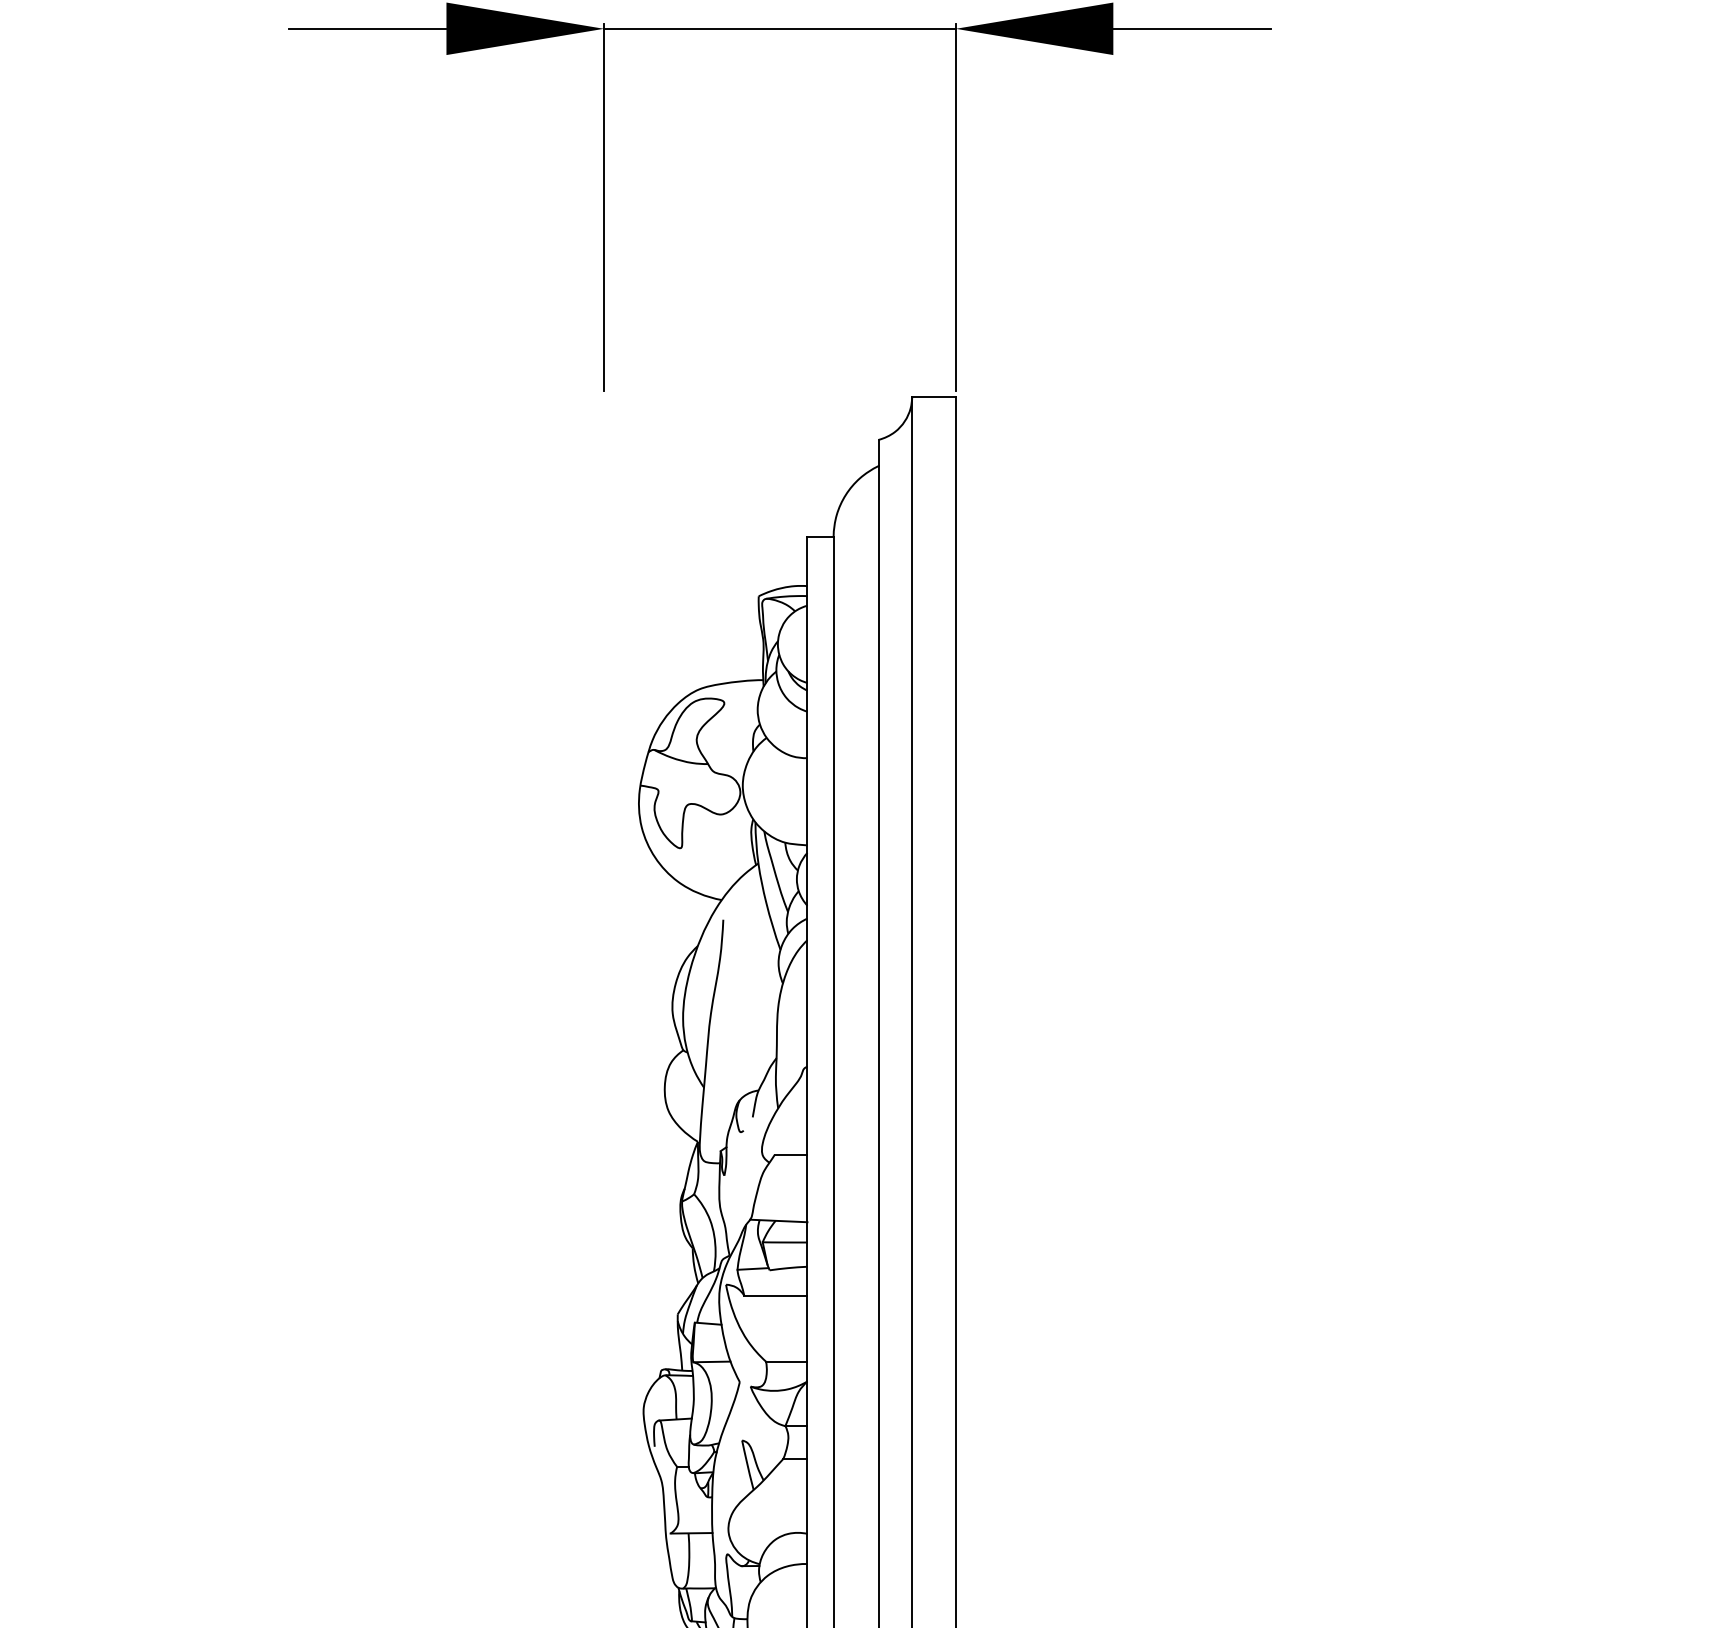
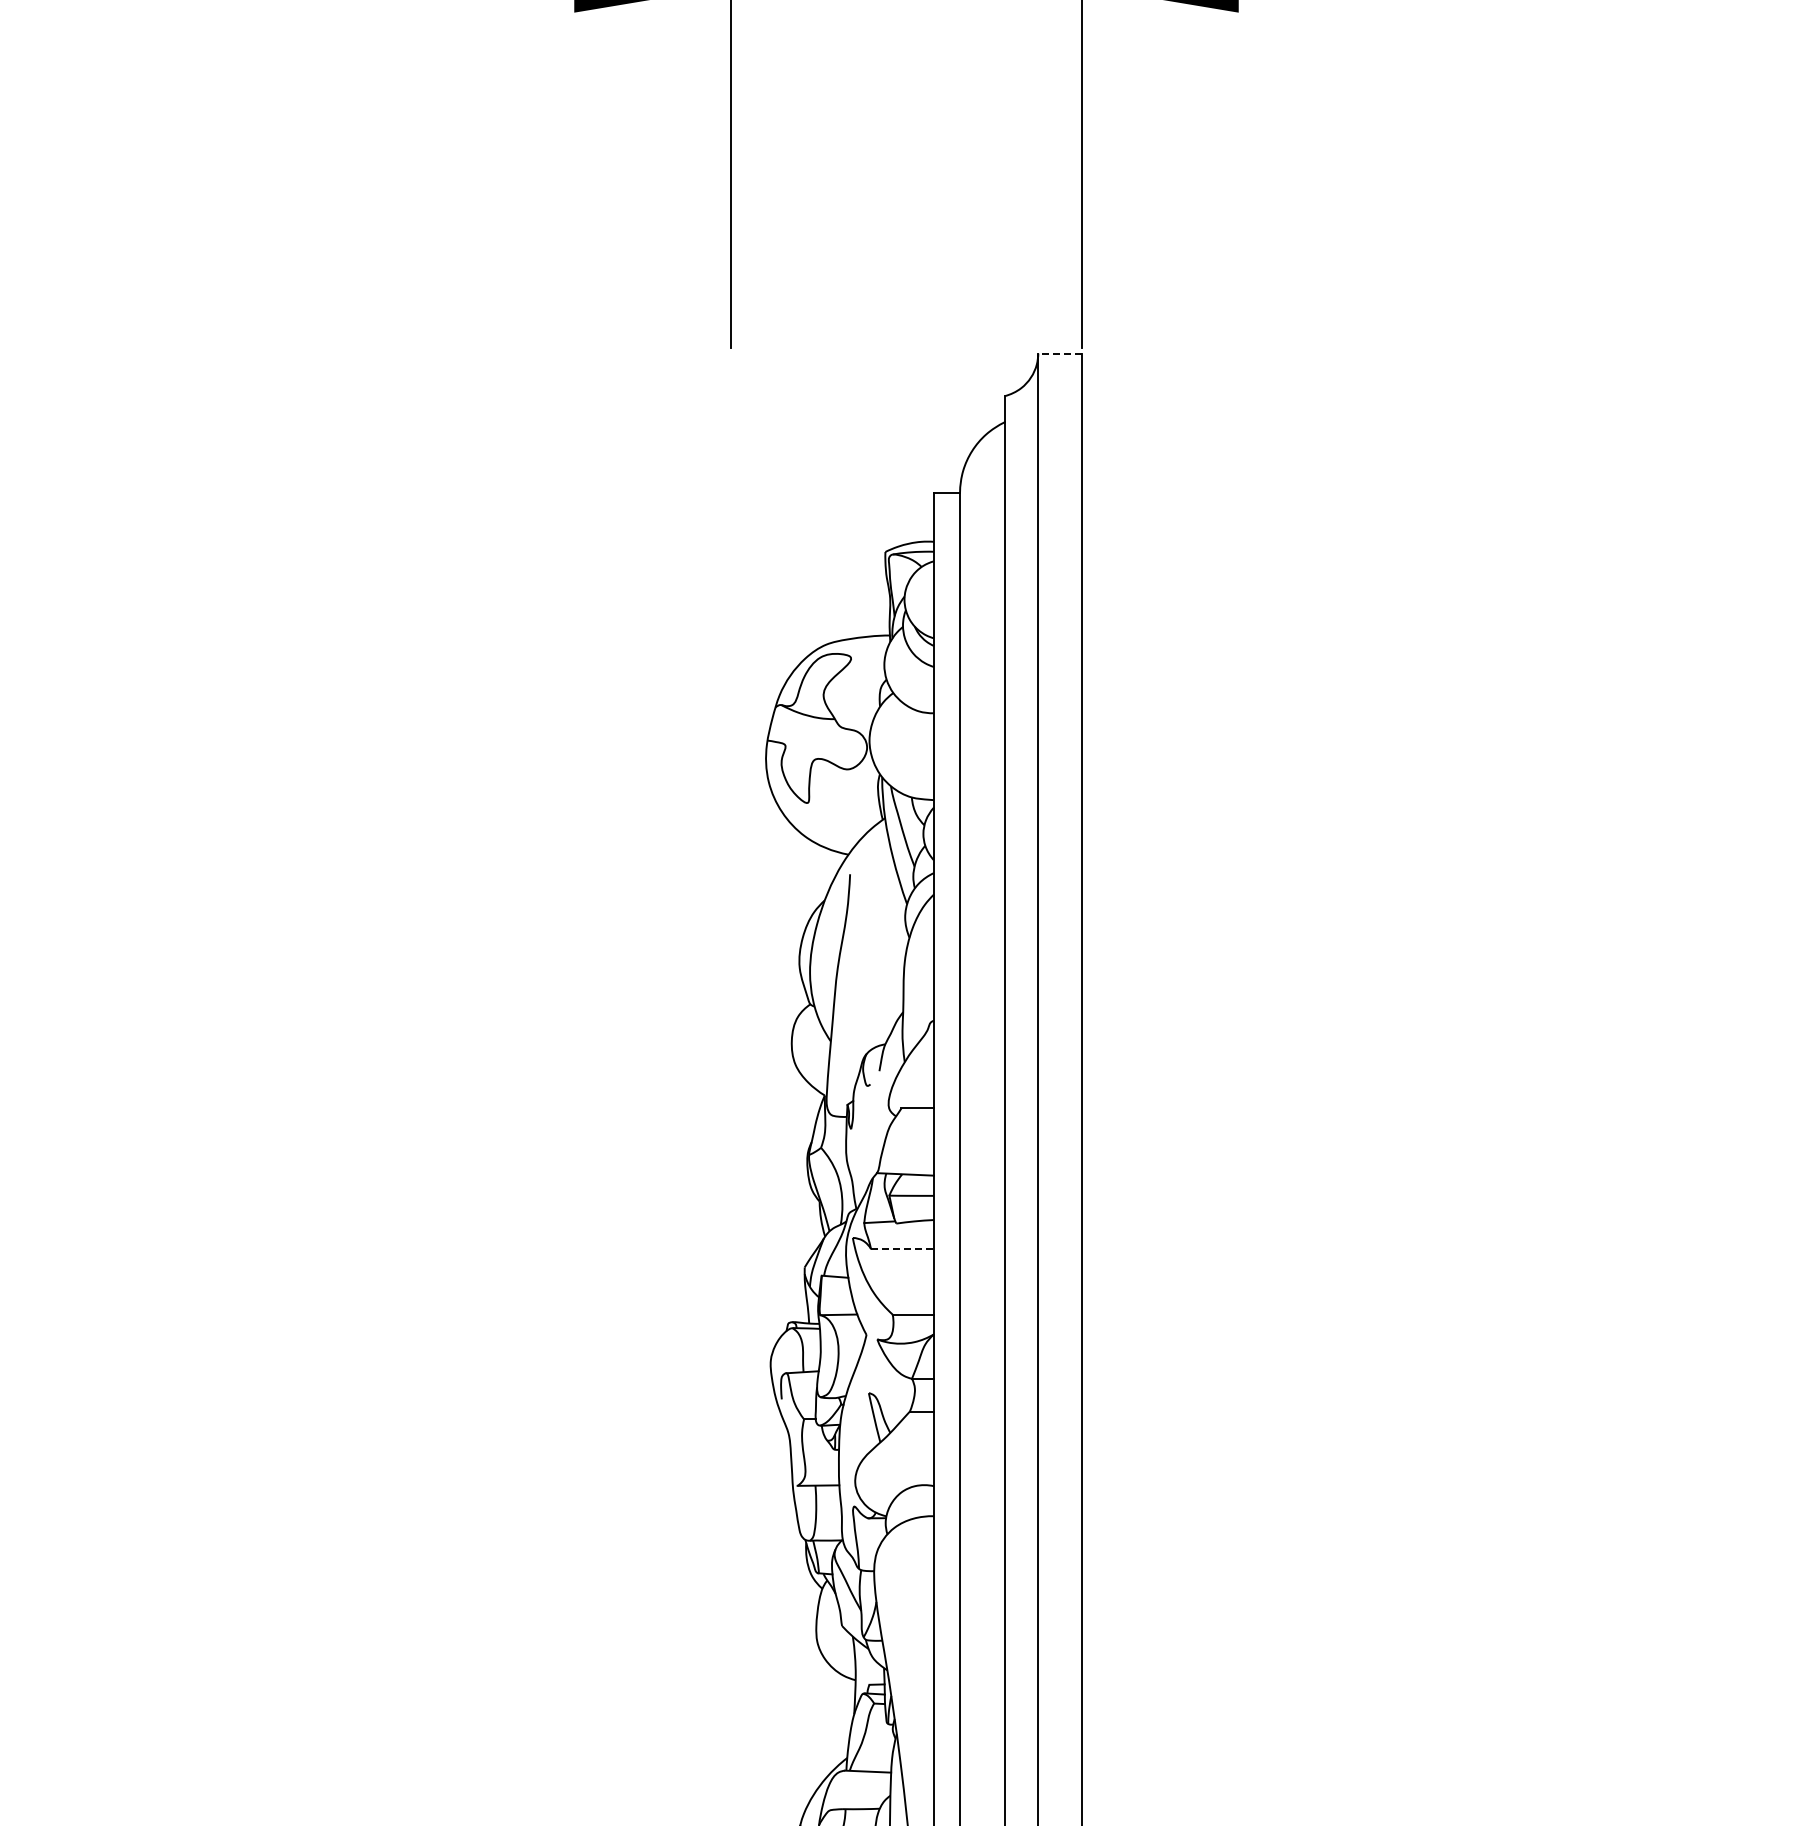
line: (934, 397) -> (1060, 353), solid -> dashed
line: (776, 1296) -> (903, 1249), solid -> dashed

